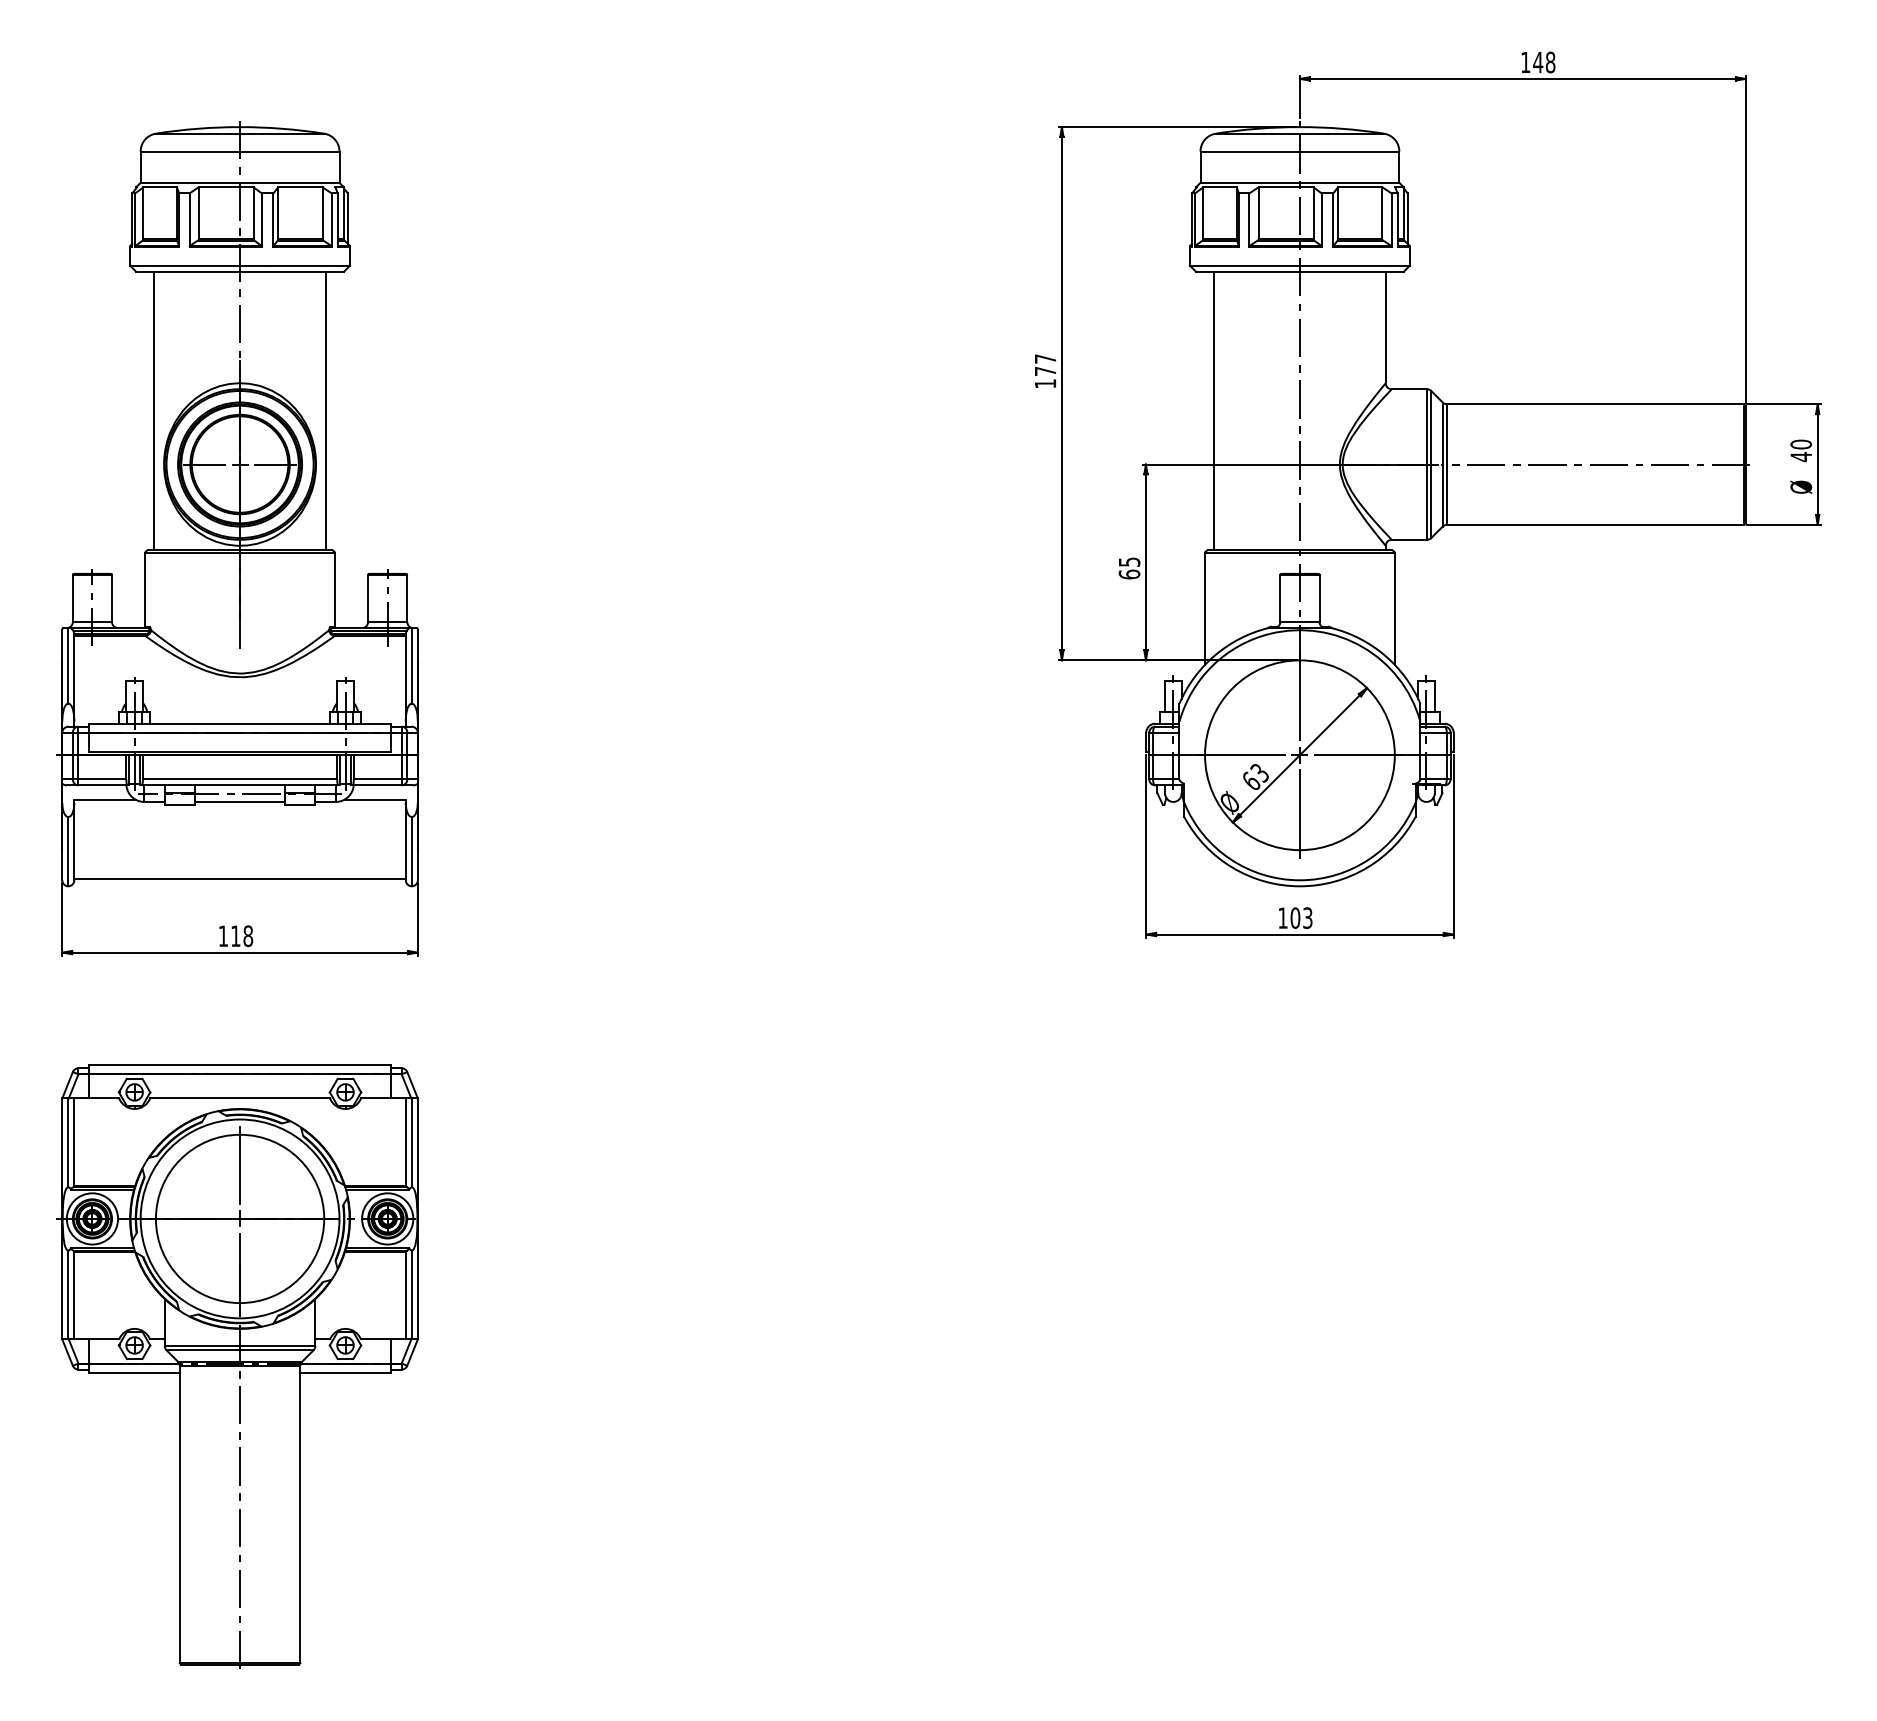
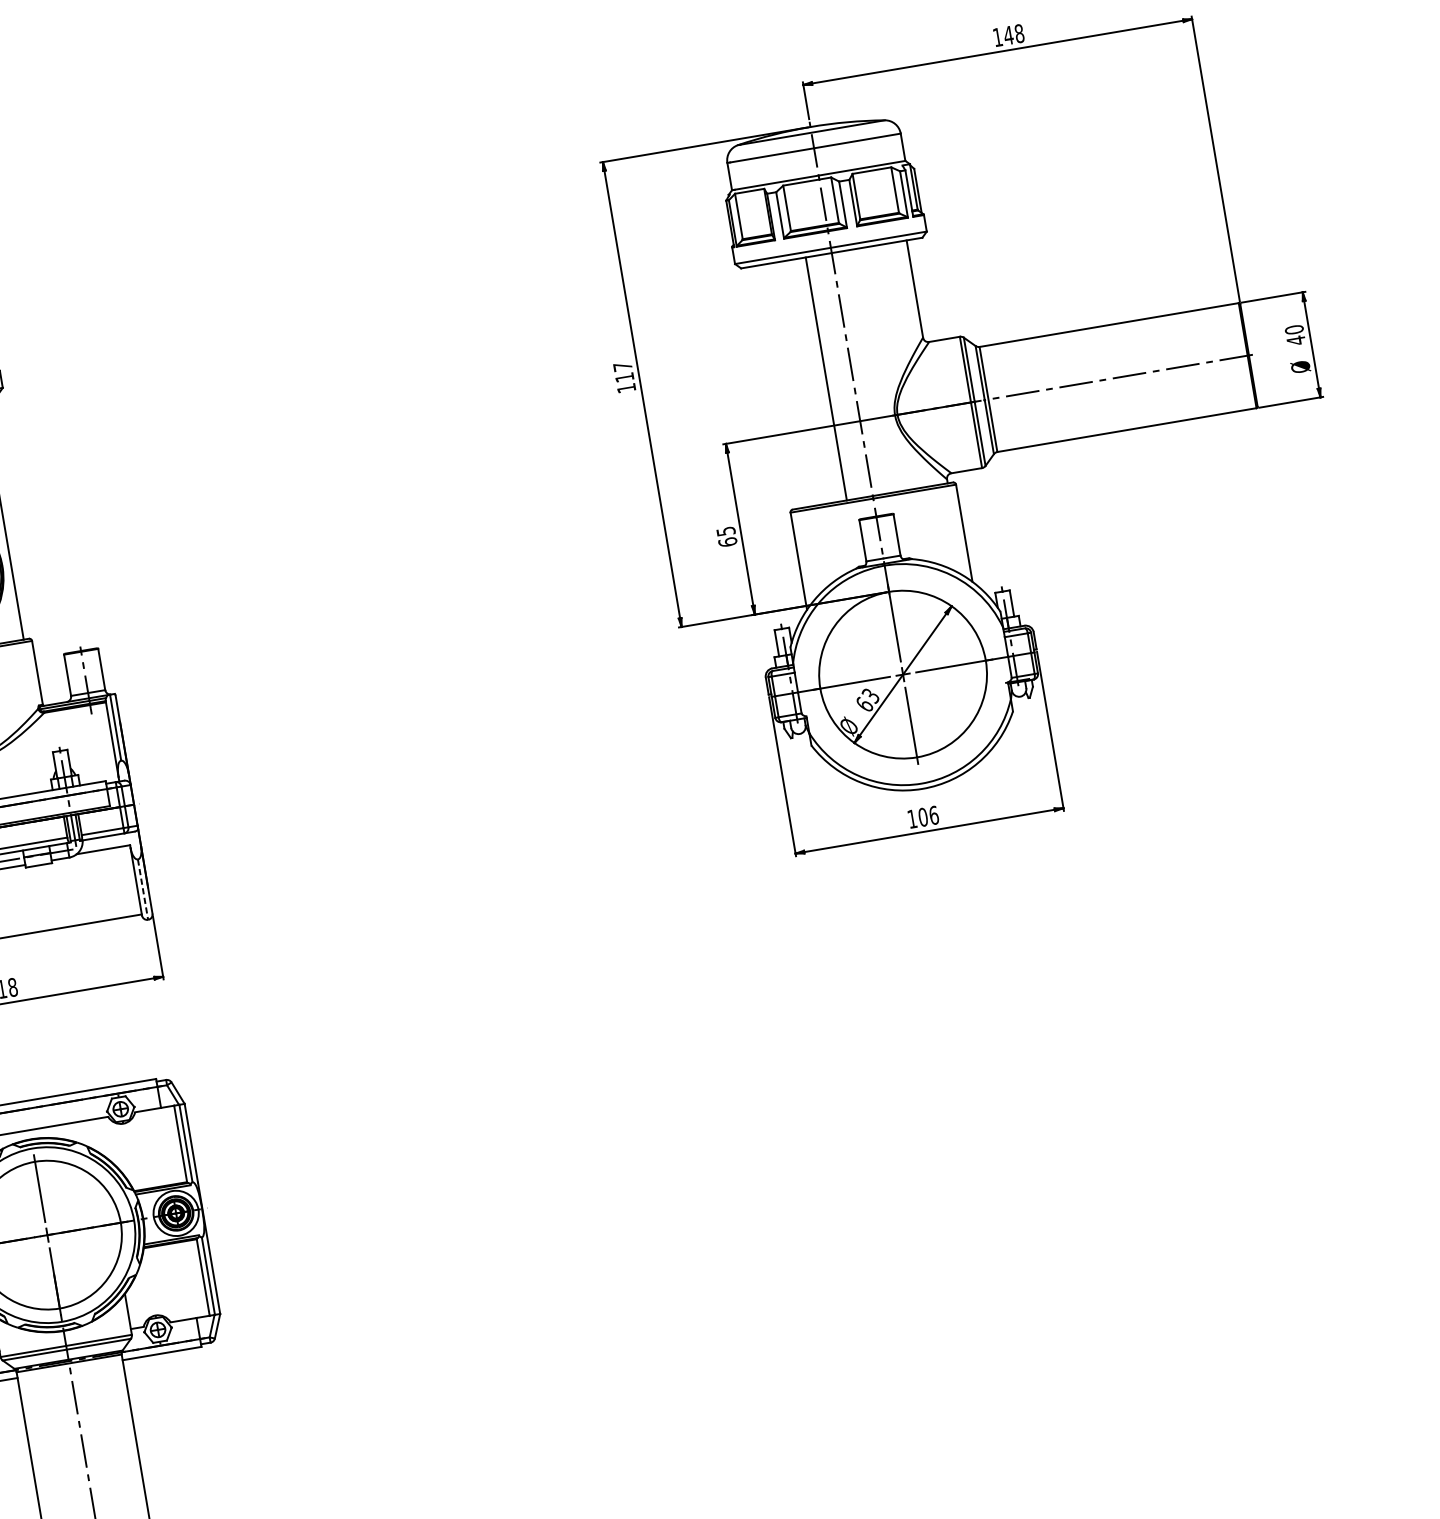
text: (1045, 371) -> (624, 377), 177 -> 117
line: (1214, 410) -> (826, 378), moved
line: (411, 851) -> (142, 889), solid -> dashed
text: (1307, 917) -> (933, 814), 103 -> 106

